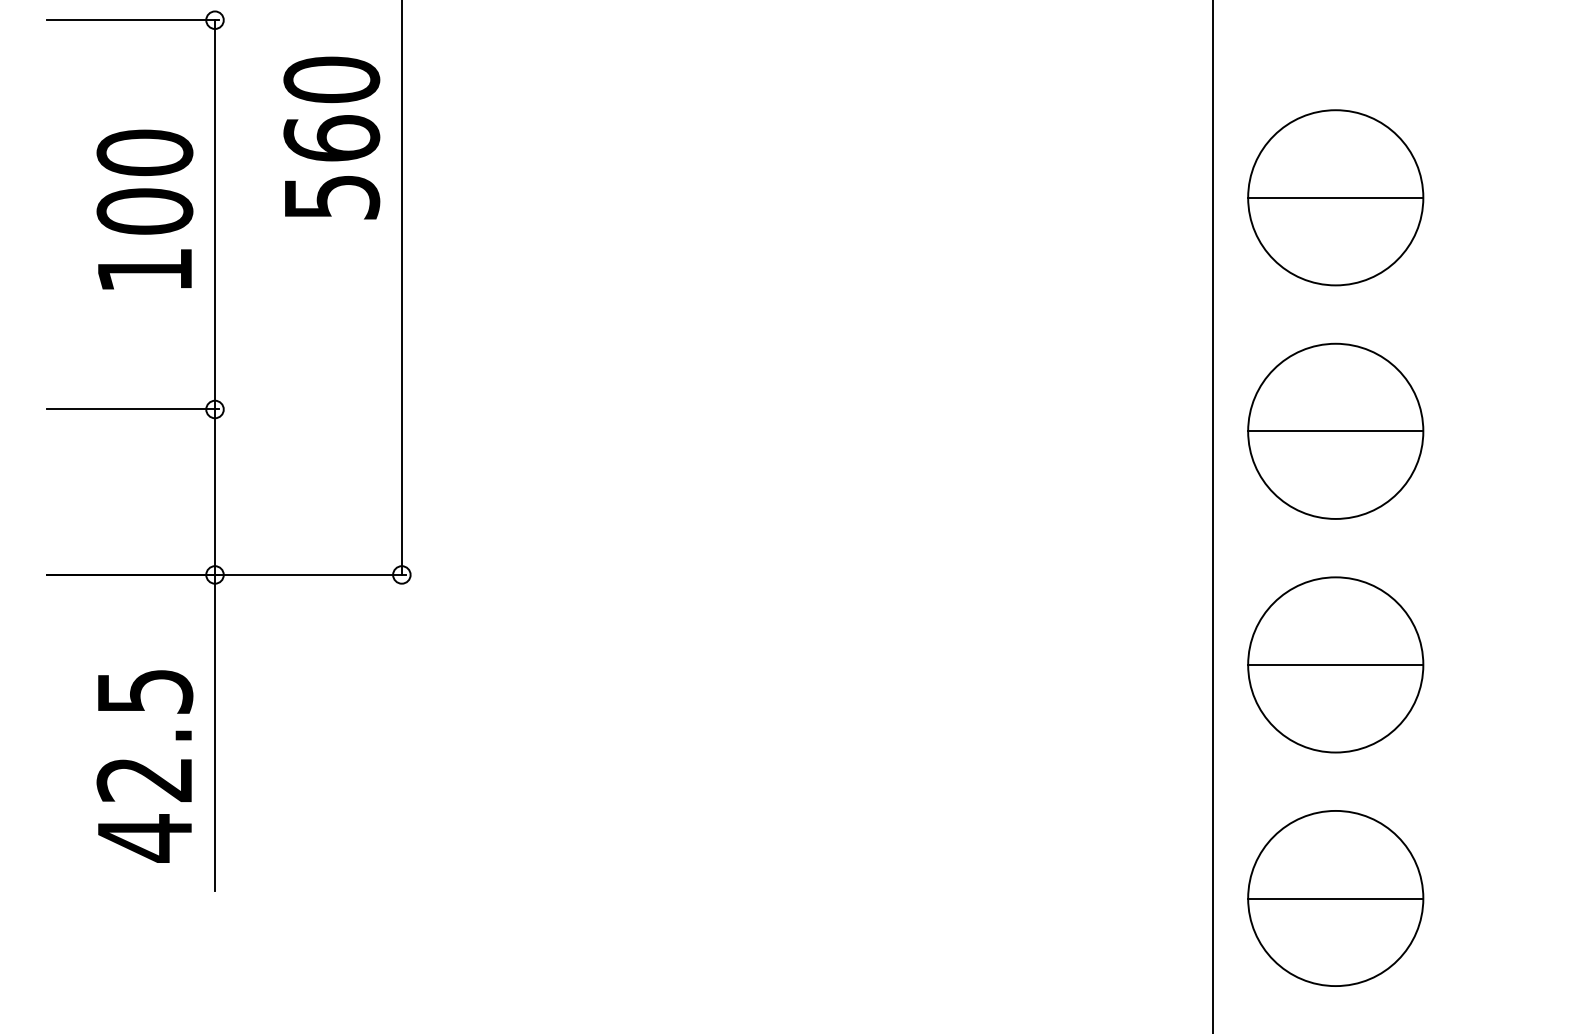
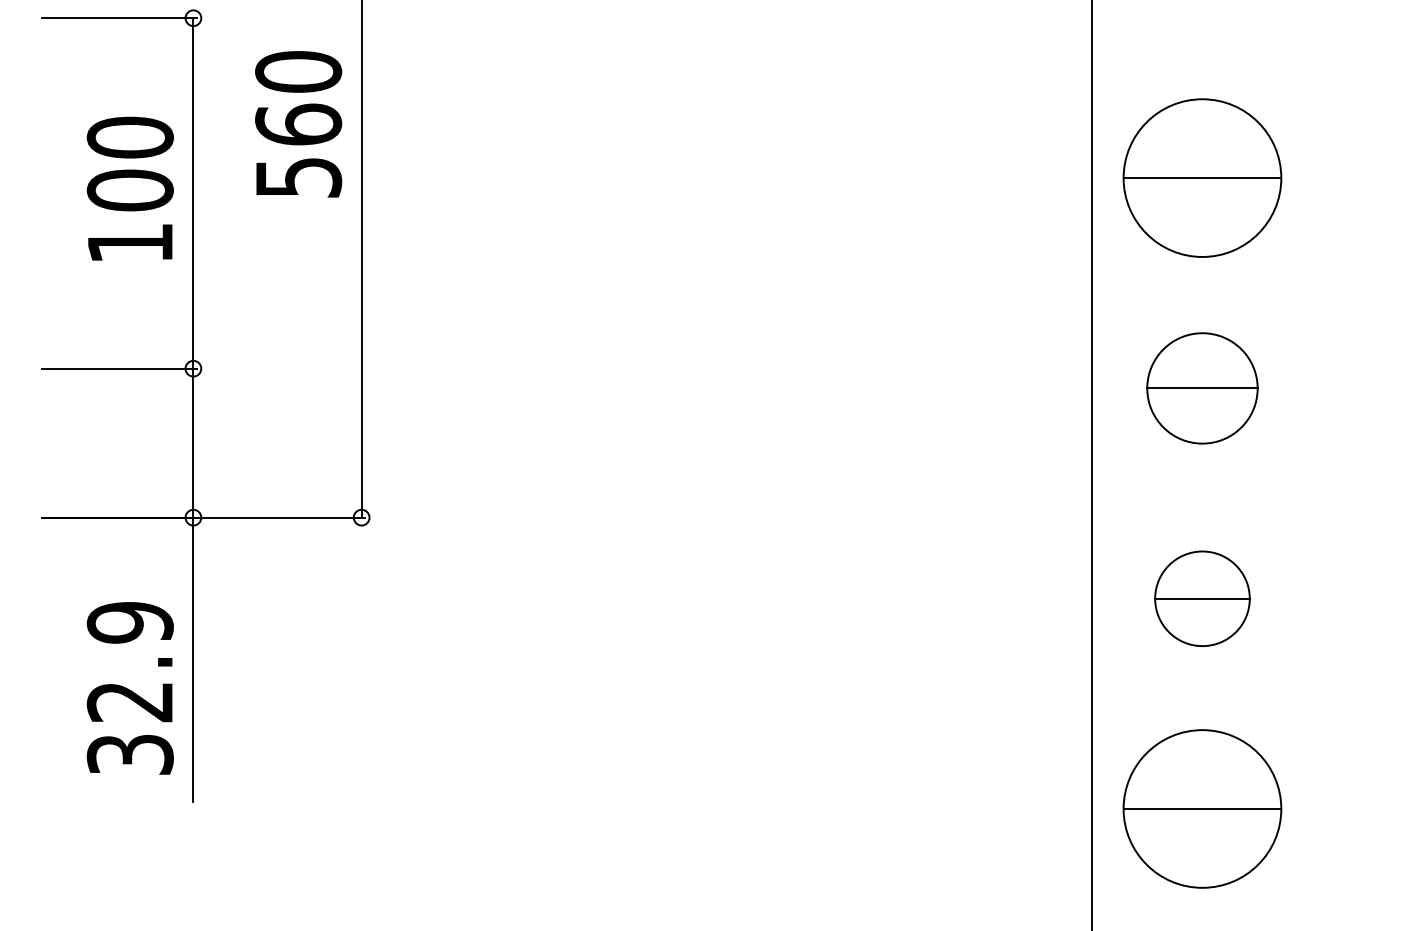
part: (1335, 431) -> (1202, 388), size x0.7
part: (1335, 664) -> (1202, 598), size x0.6
text: (144, 765) -> (129, 689), 42.5 -> 32.9

